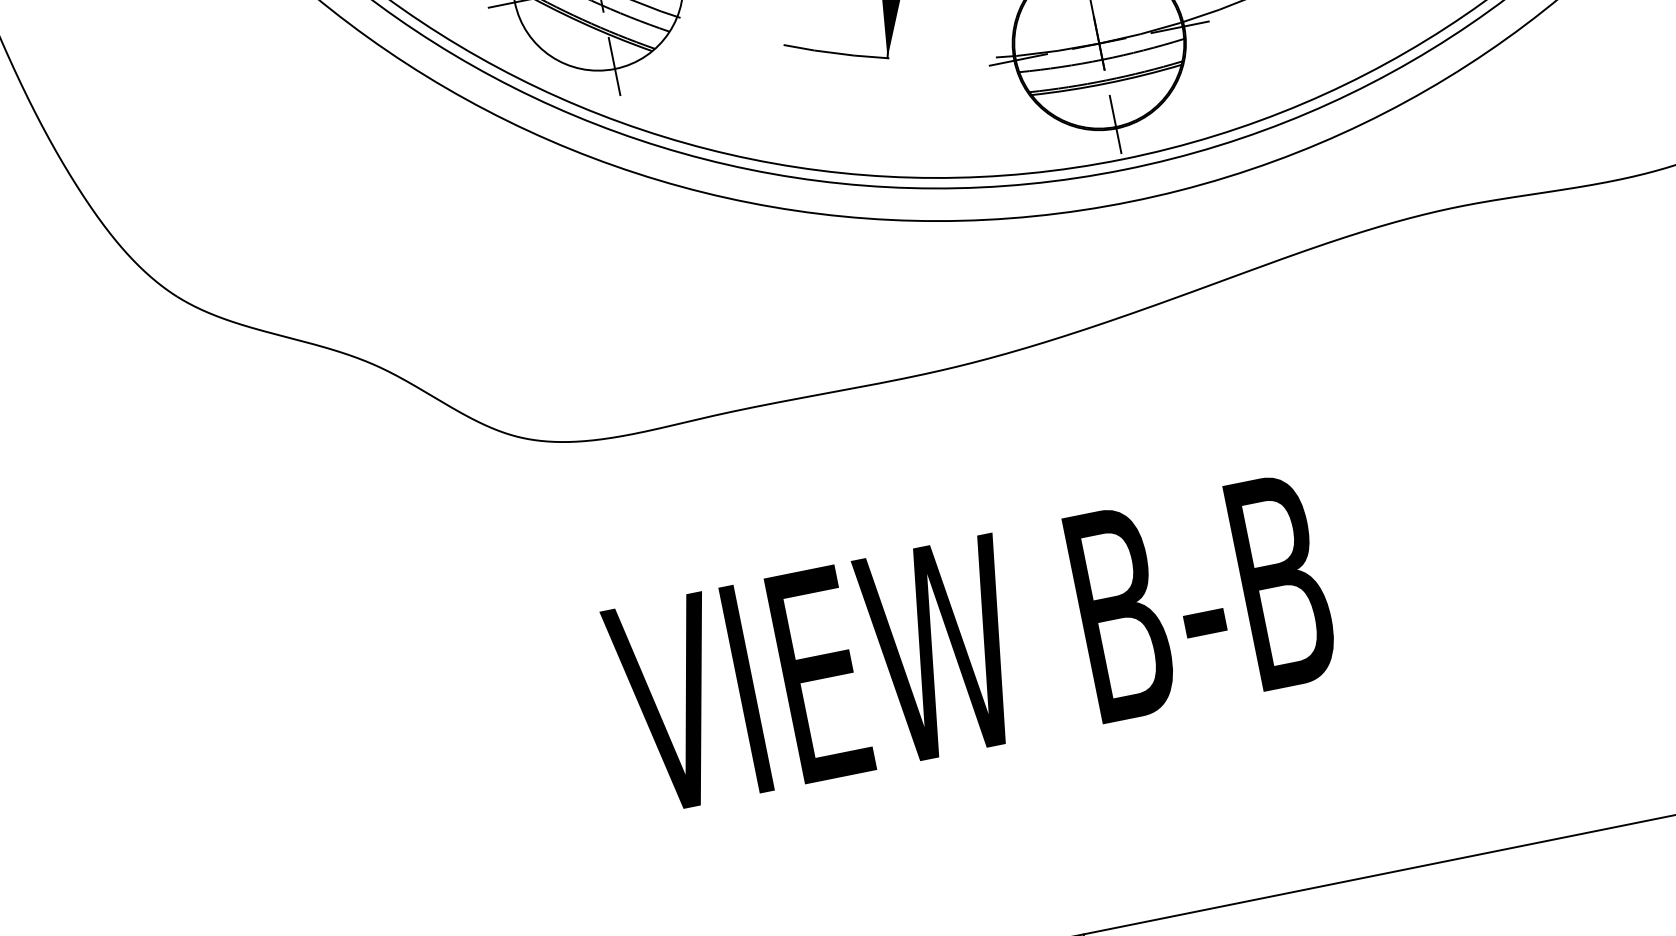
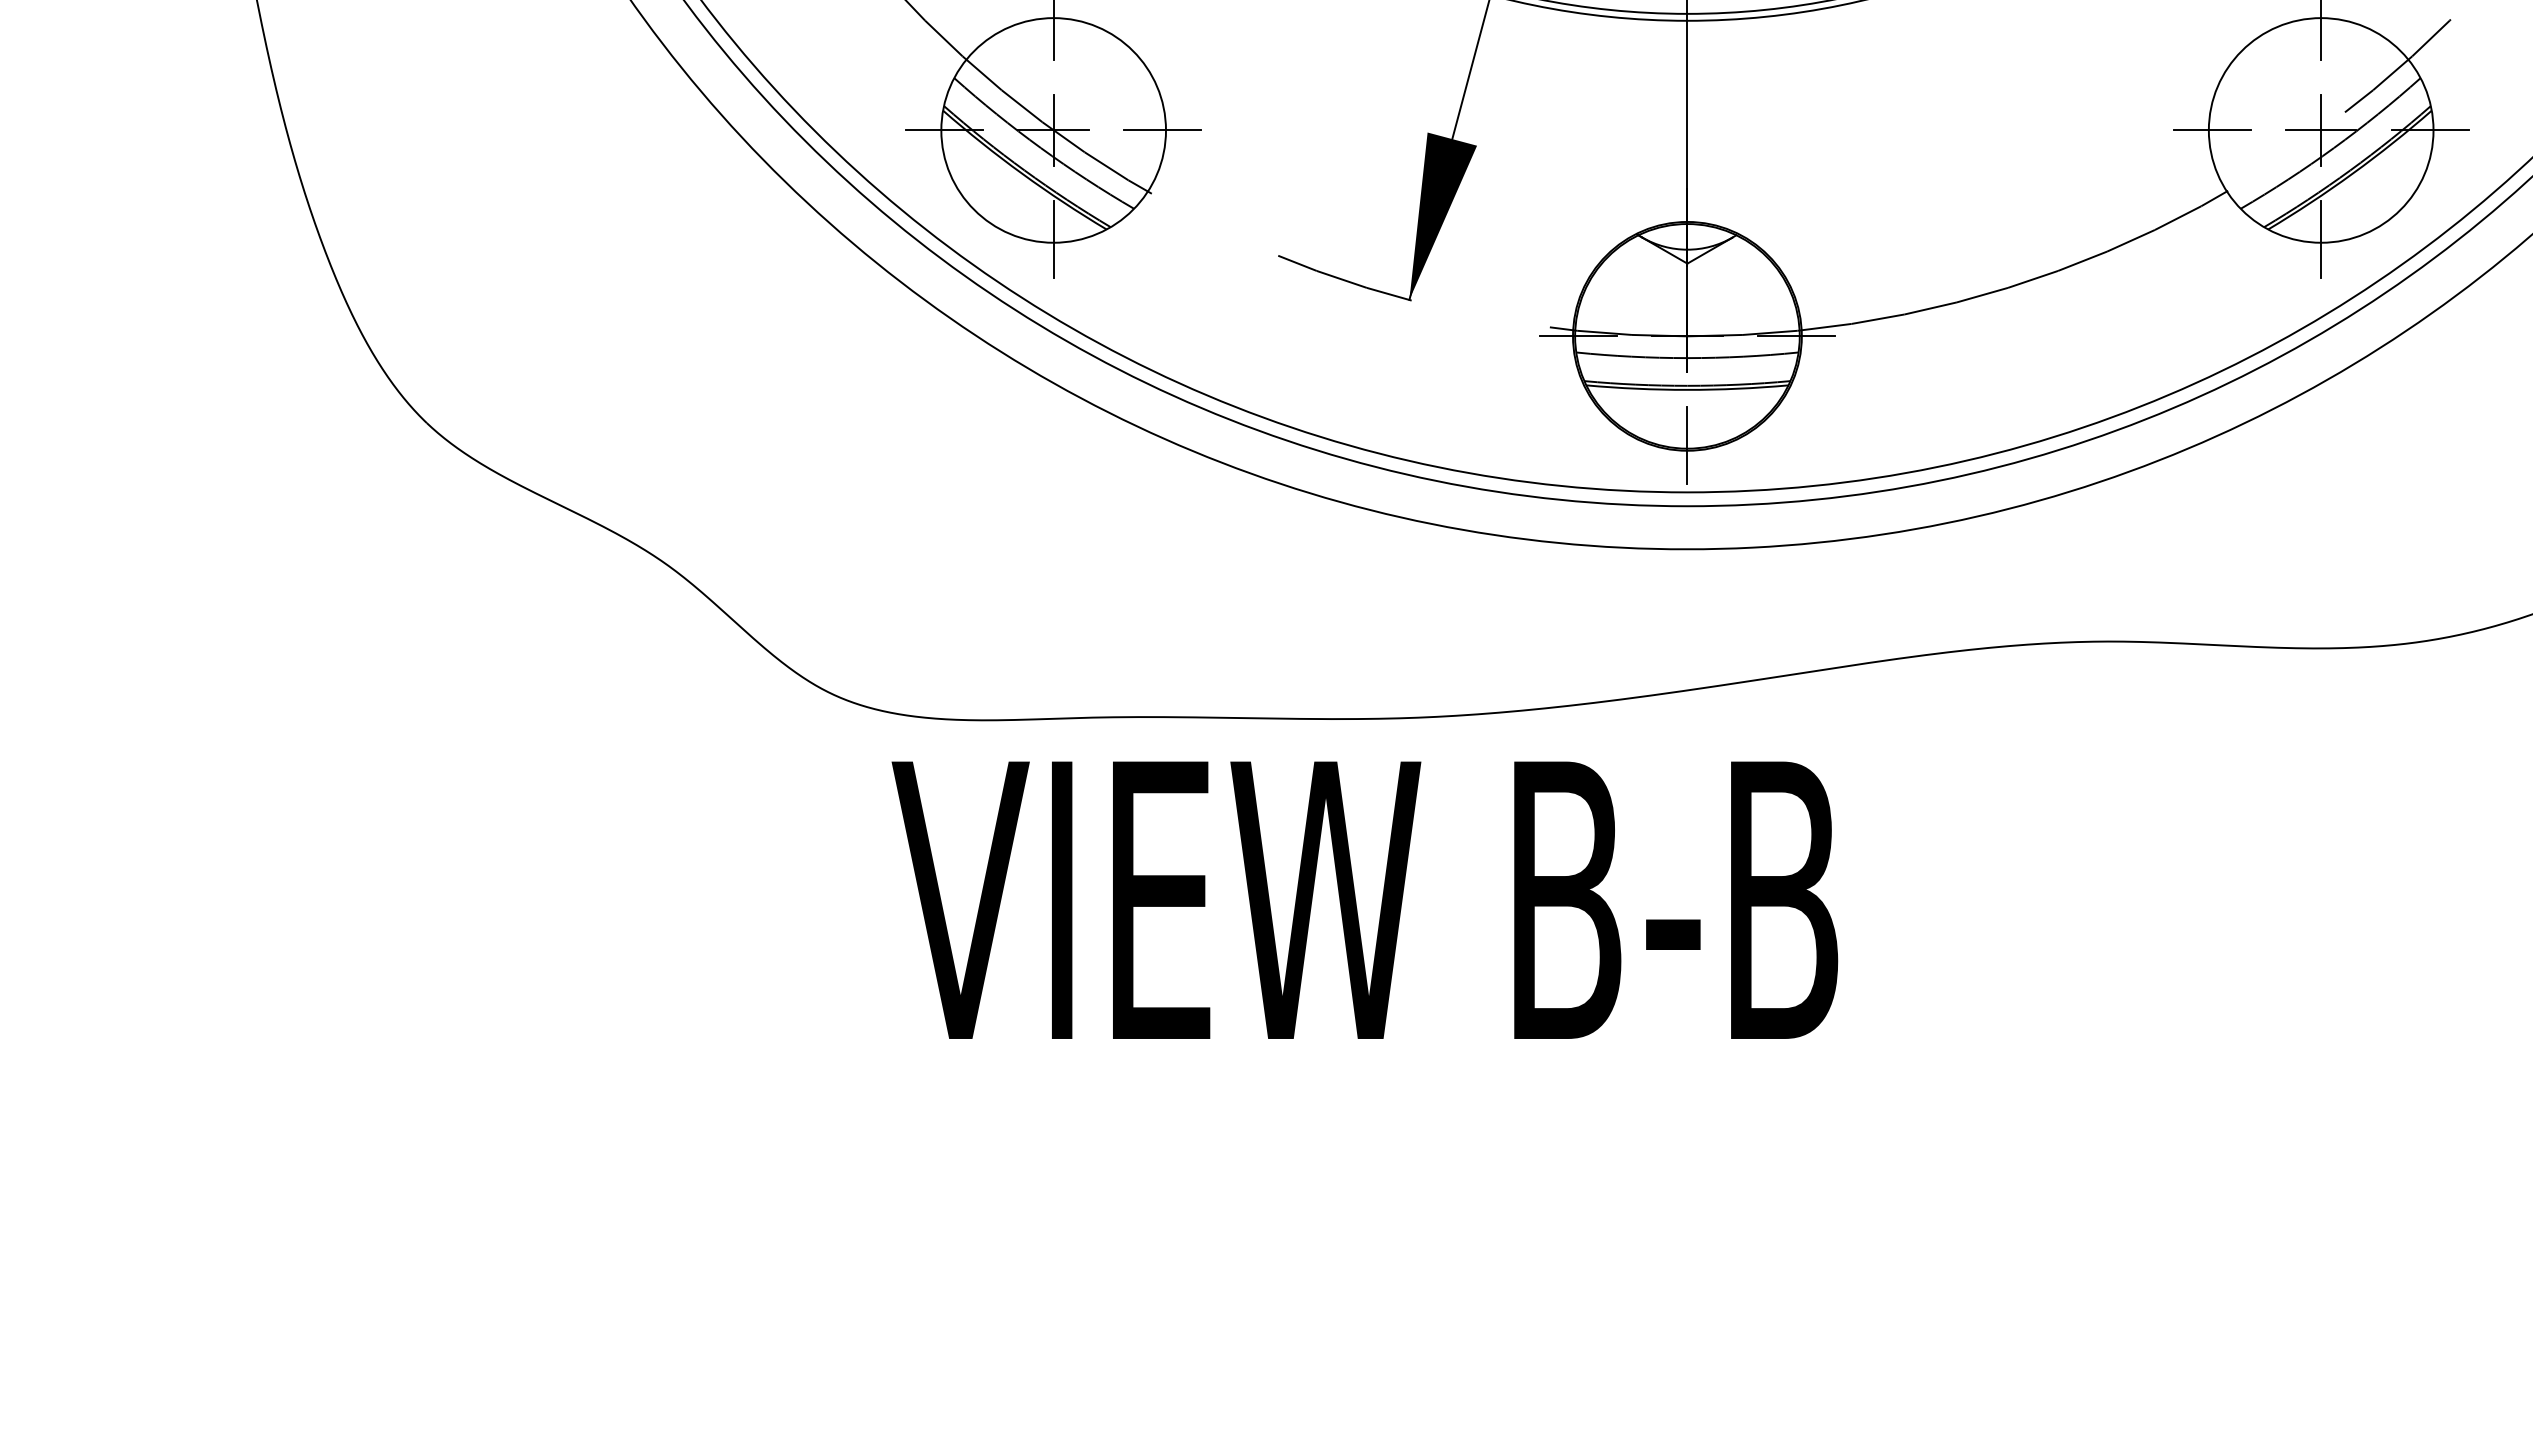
text: (970, 643) -> (1364, 899), moved

